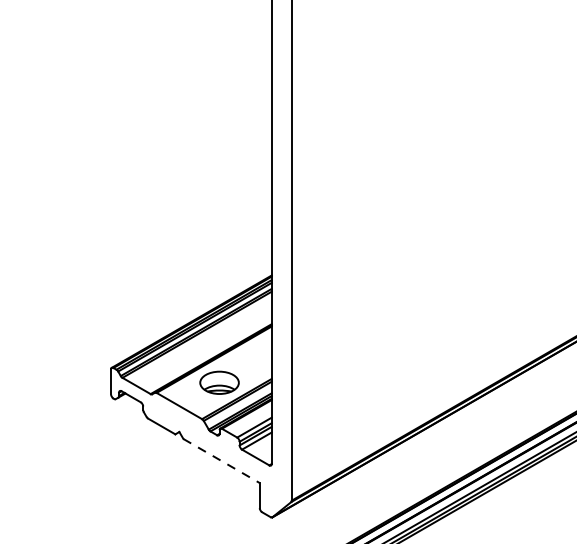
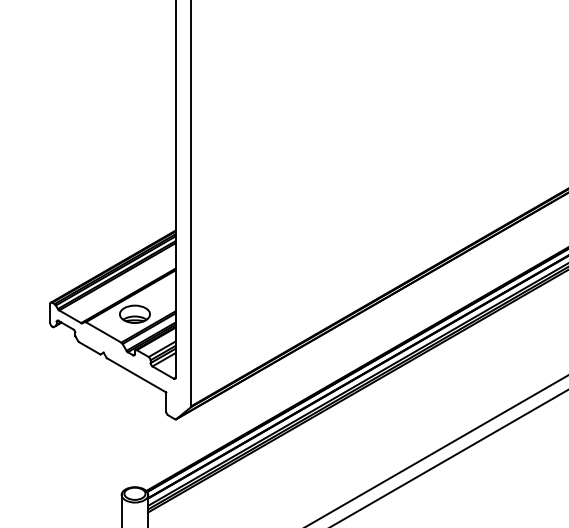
line: (221, 461) -> (136, 375), dashed -> solid

